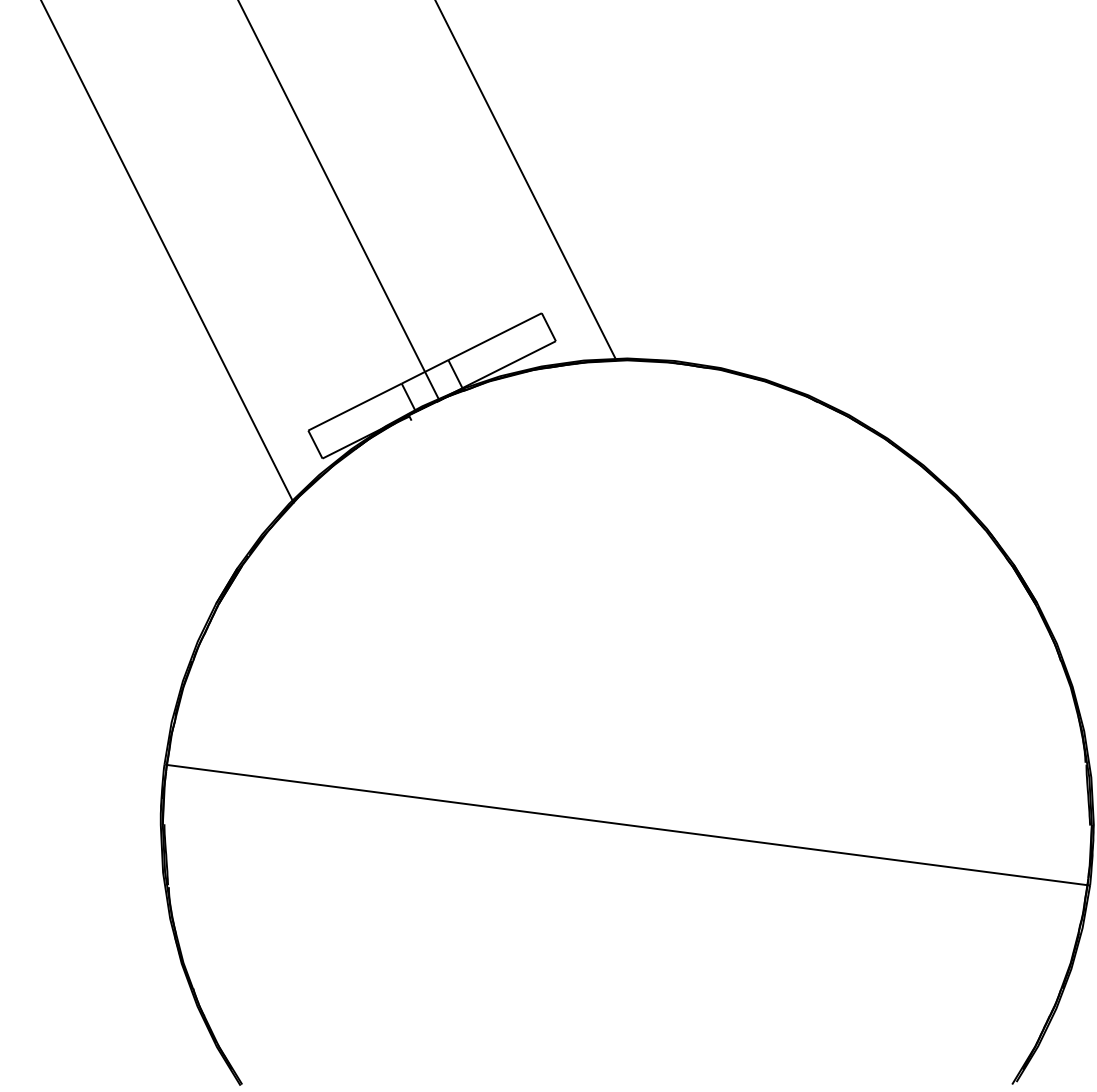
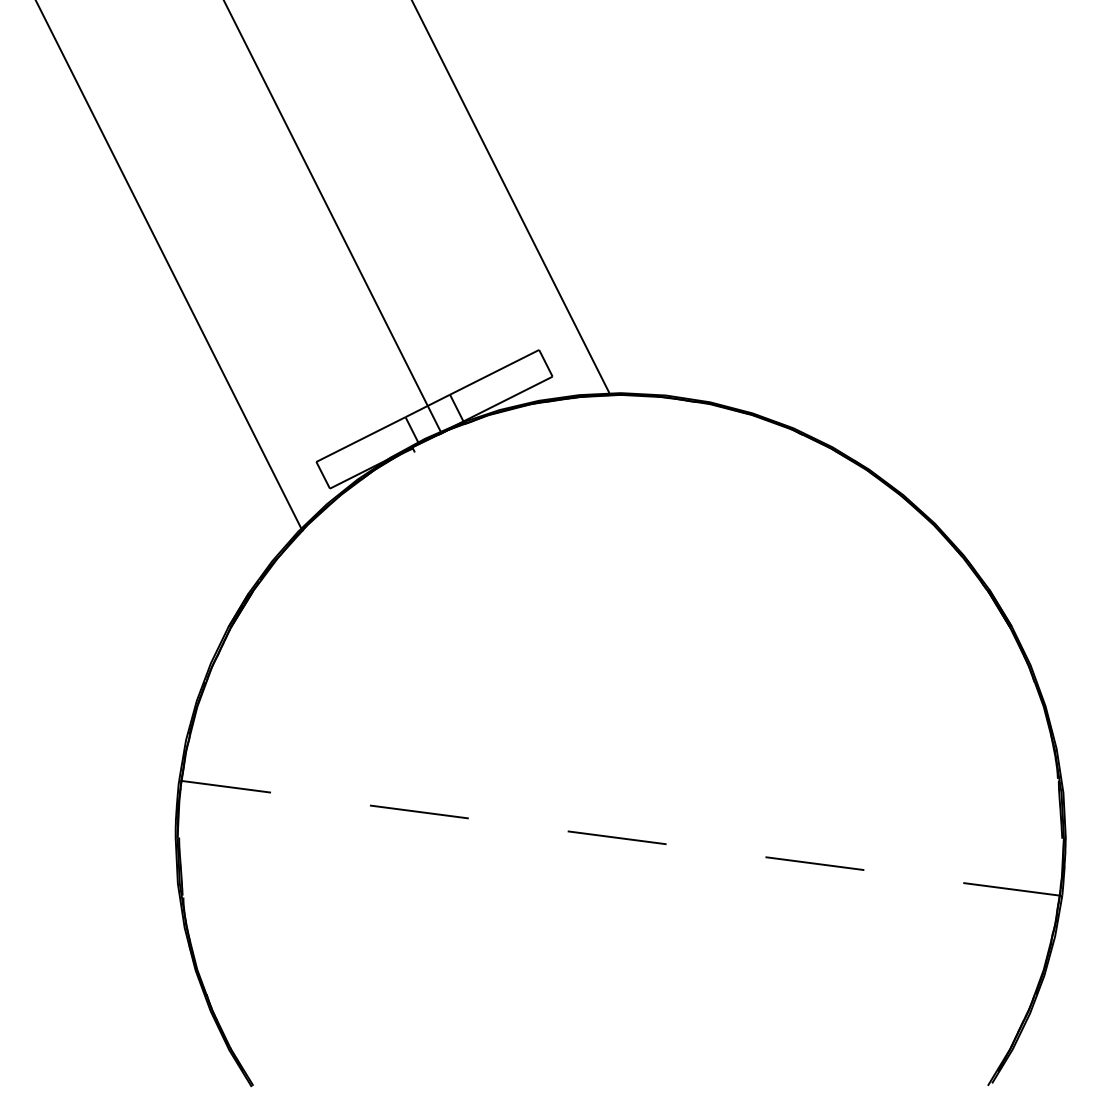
line: (628, 825) -> (621, 838), solid -> dashed

